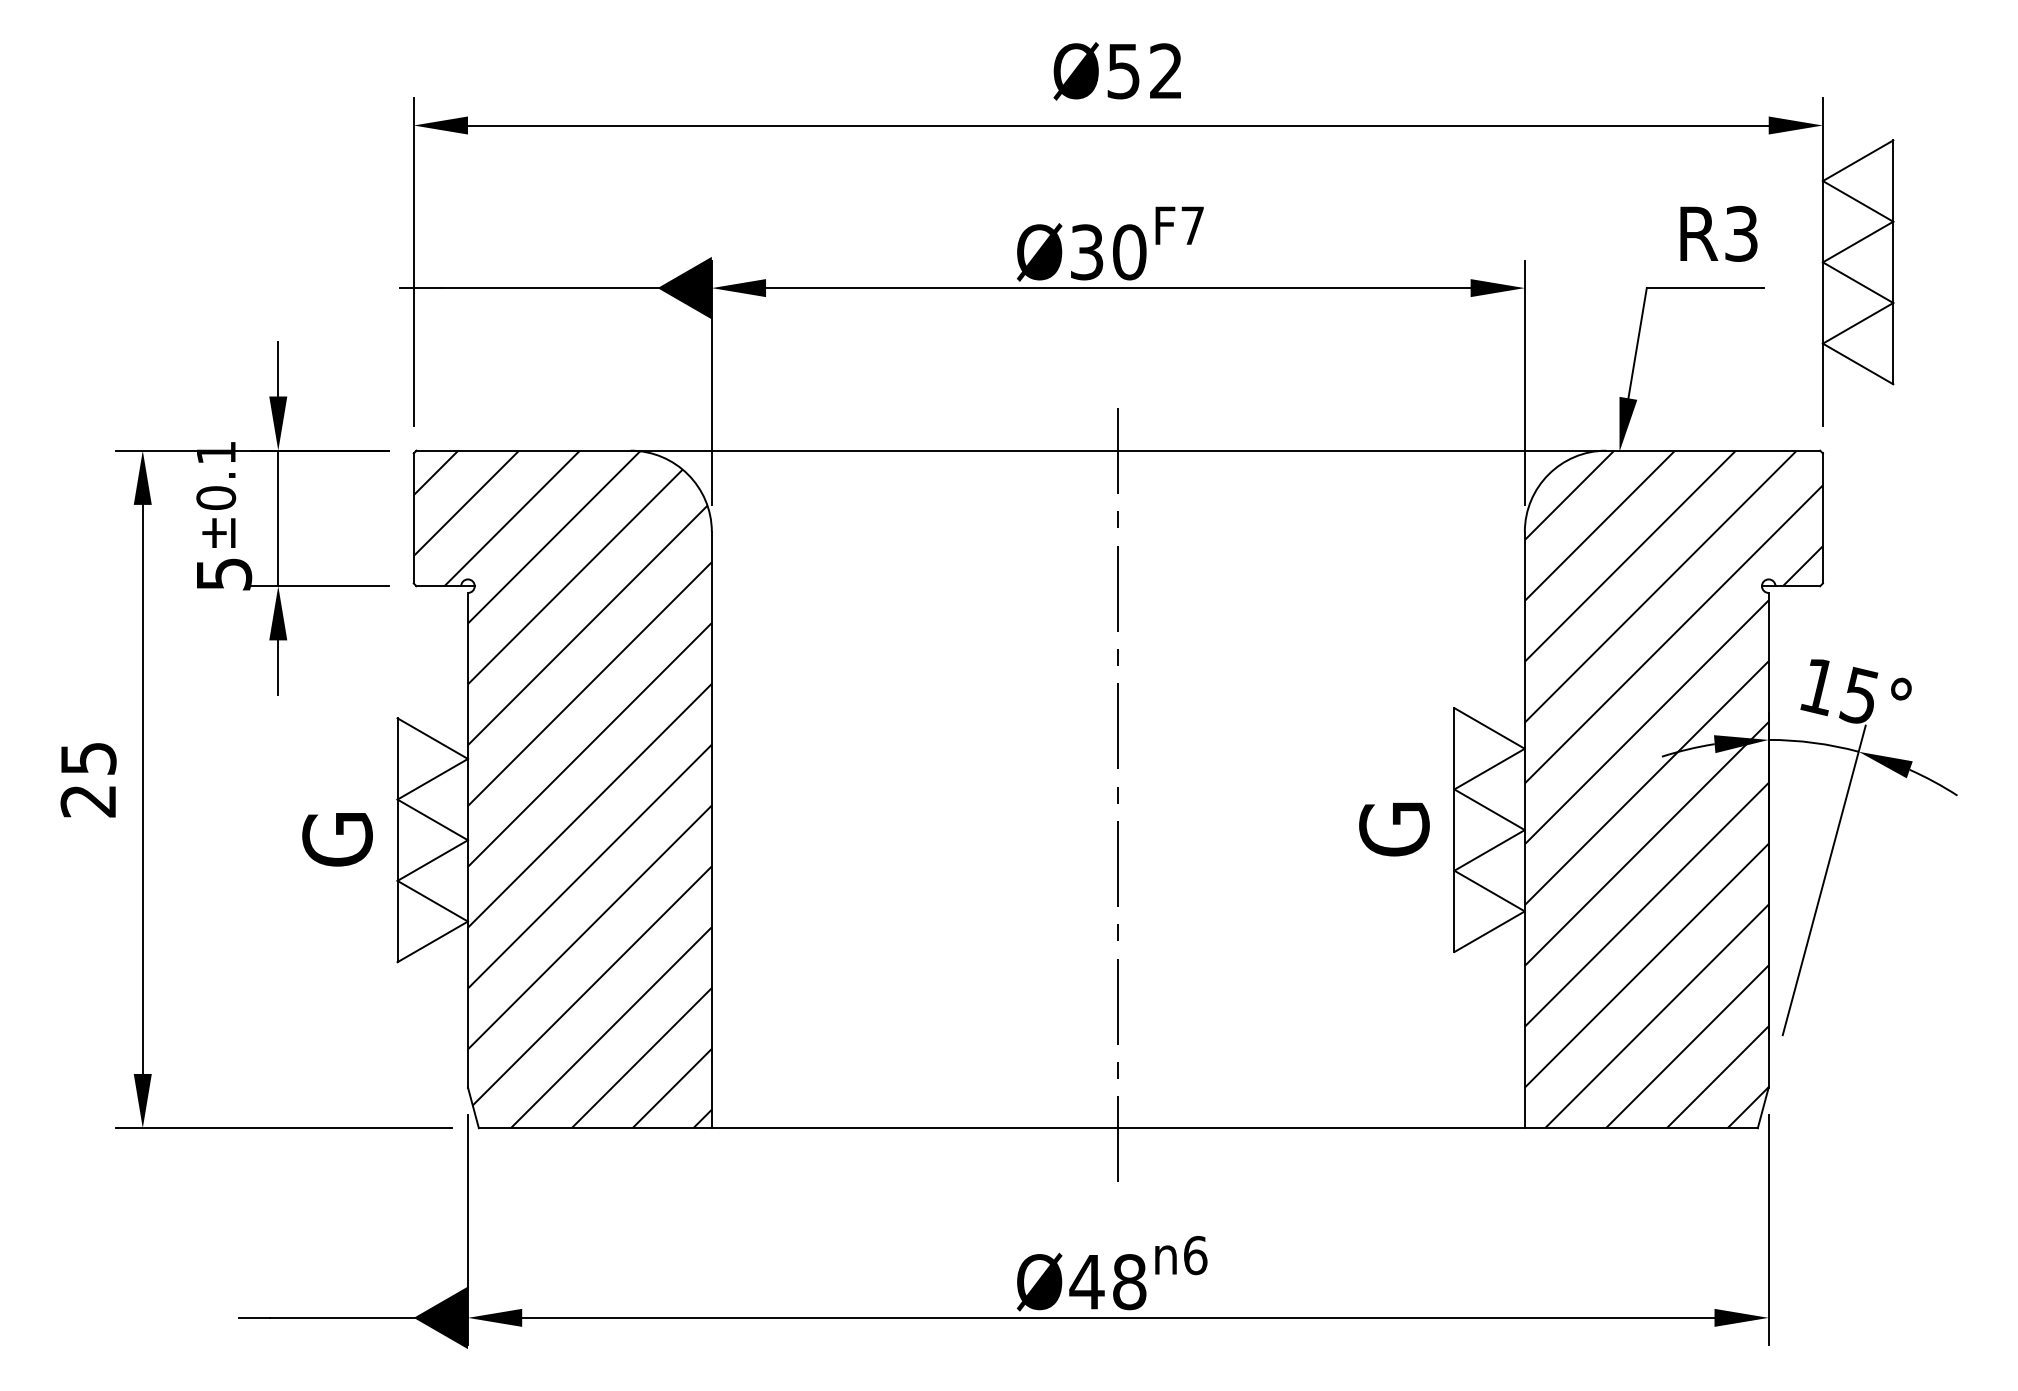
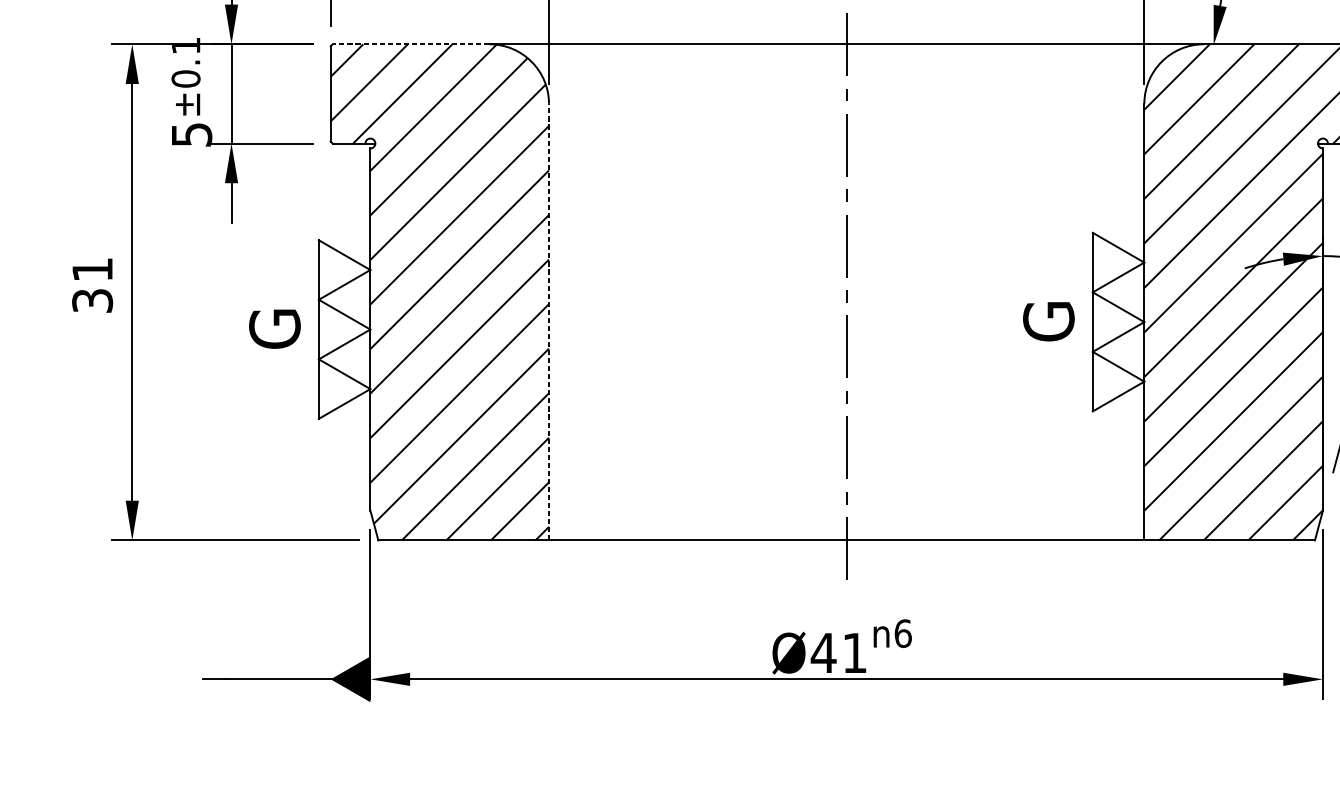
line: (523, 450) -> (411, 44), solid -> dashed
text: (88, 780) -> (92, 285), 25 -> 31
line: (711, 829) -> (548, 321), solid -> dashed
text: (1129, 1282) -> (854, 653), Ø48 -> Ø41

